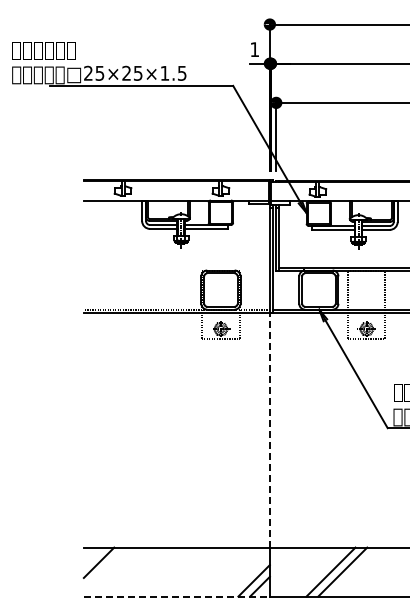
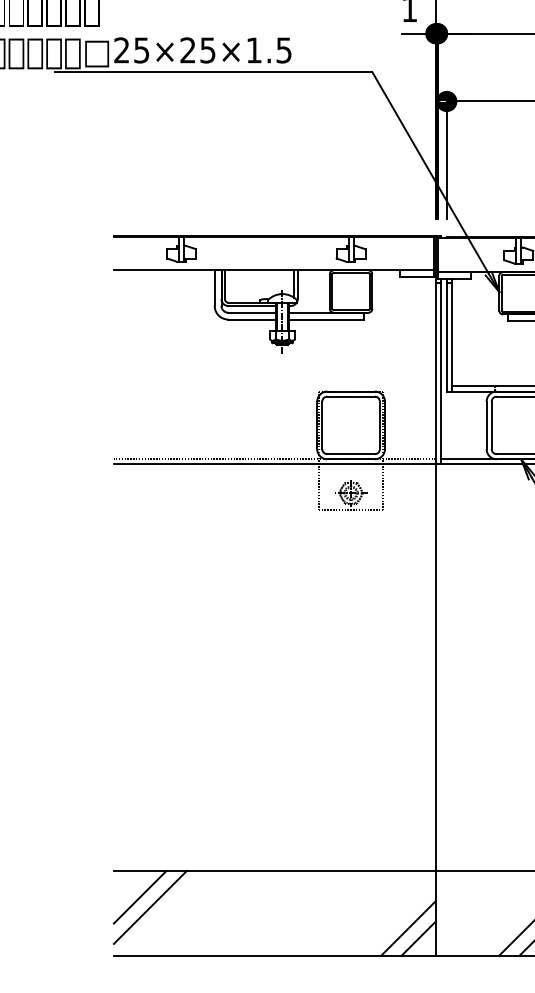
line: (269, 429) -> (435, 666), dashed -> solid
line: (104, 568) -> (149, 907), added
line: (177, 596) -> (275, 955), dashed -> solid

